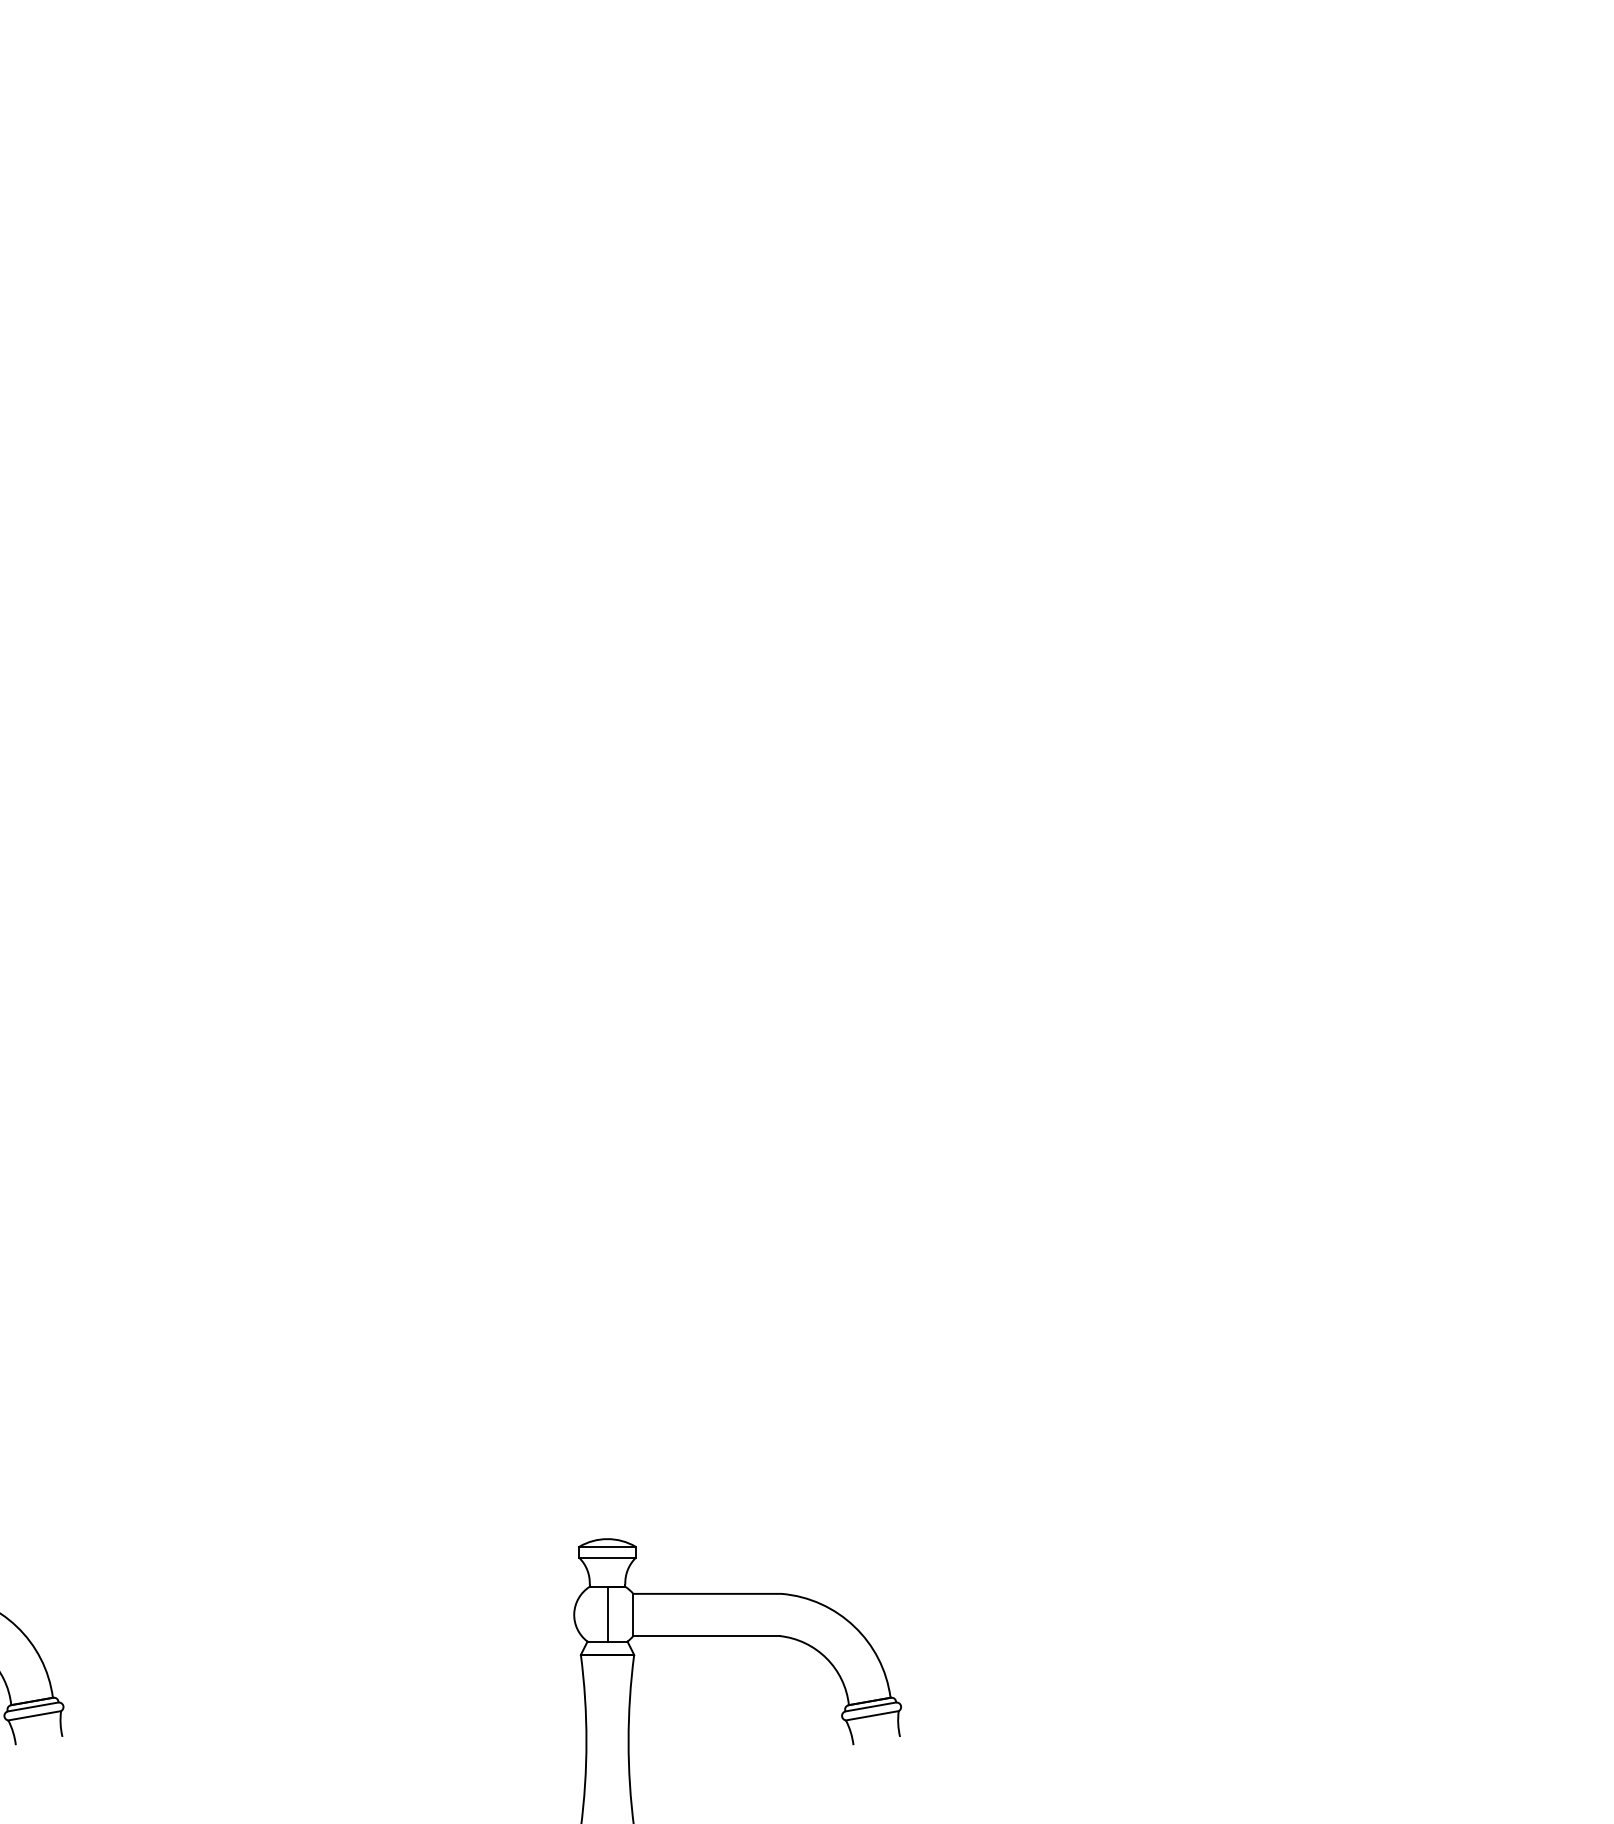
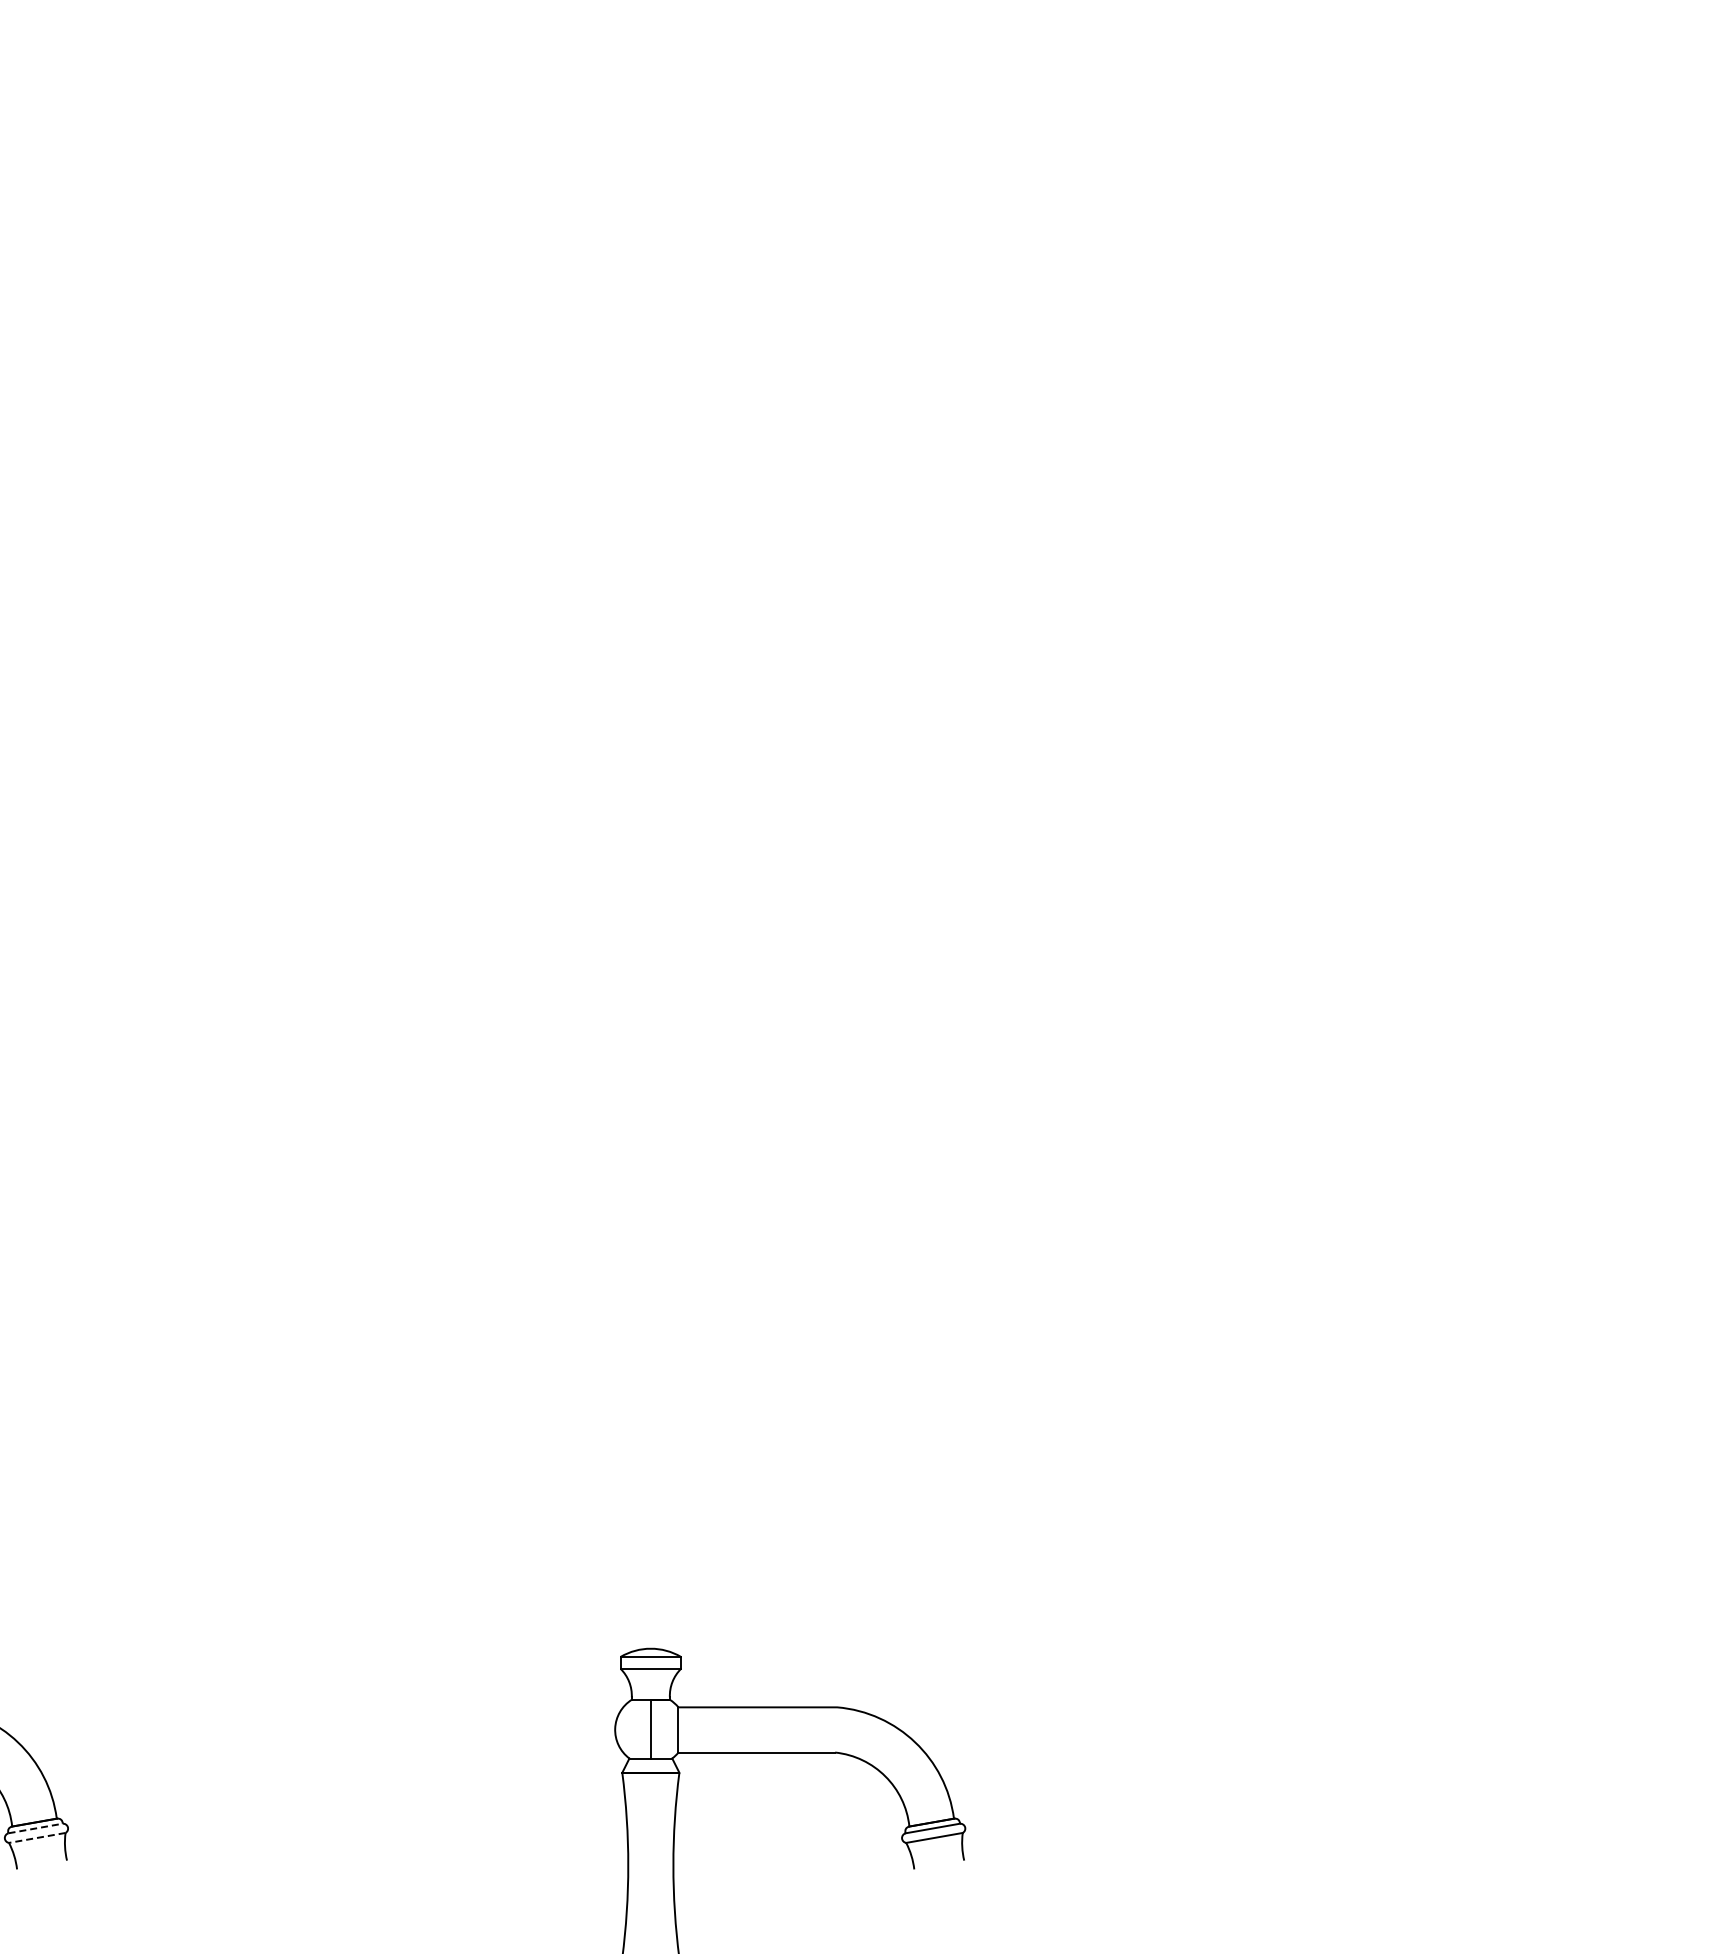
line: (33, 1706) -> (35, 1828), solid -> dashed
line: (34, 1715) -> (37, 1837), solid -> dashed

